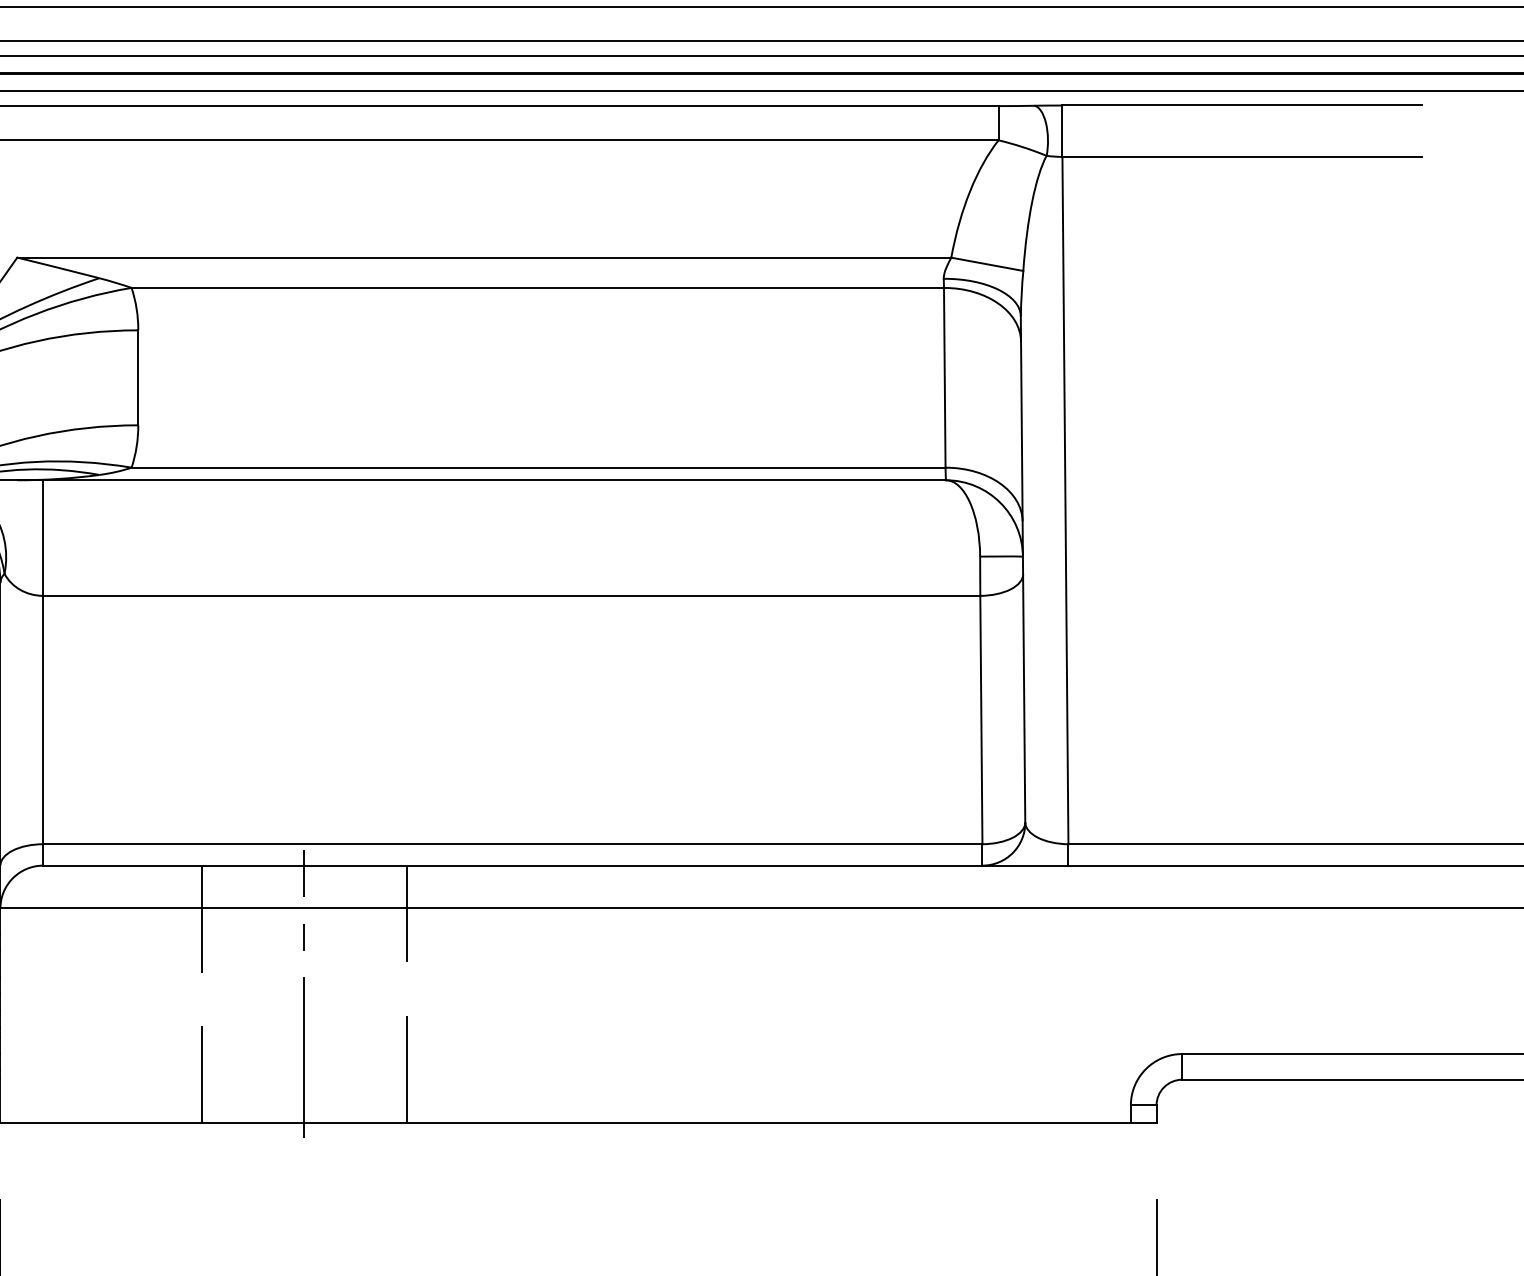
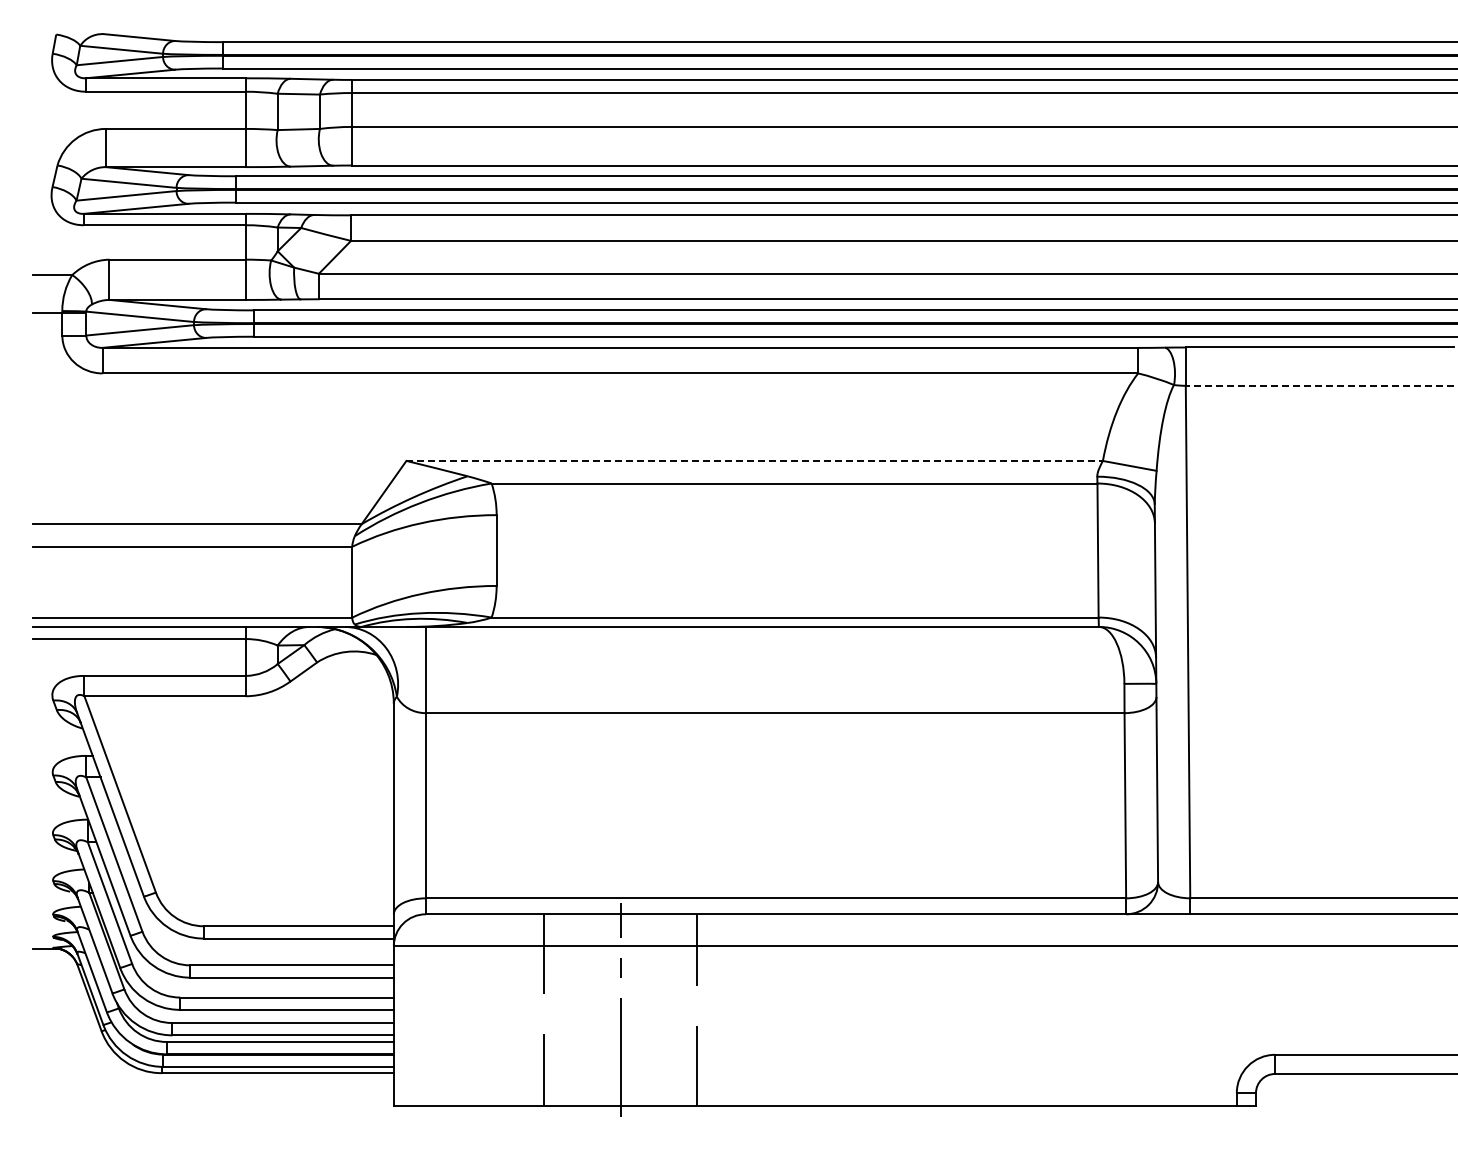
line: (1241, 156) -> (1319, 385), solid -> dashed
line: (485, 257) -> (755, 460), solid -> dashed

